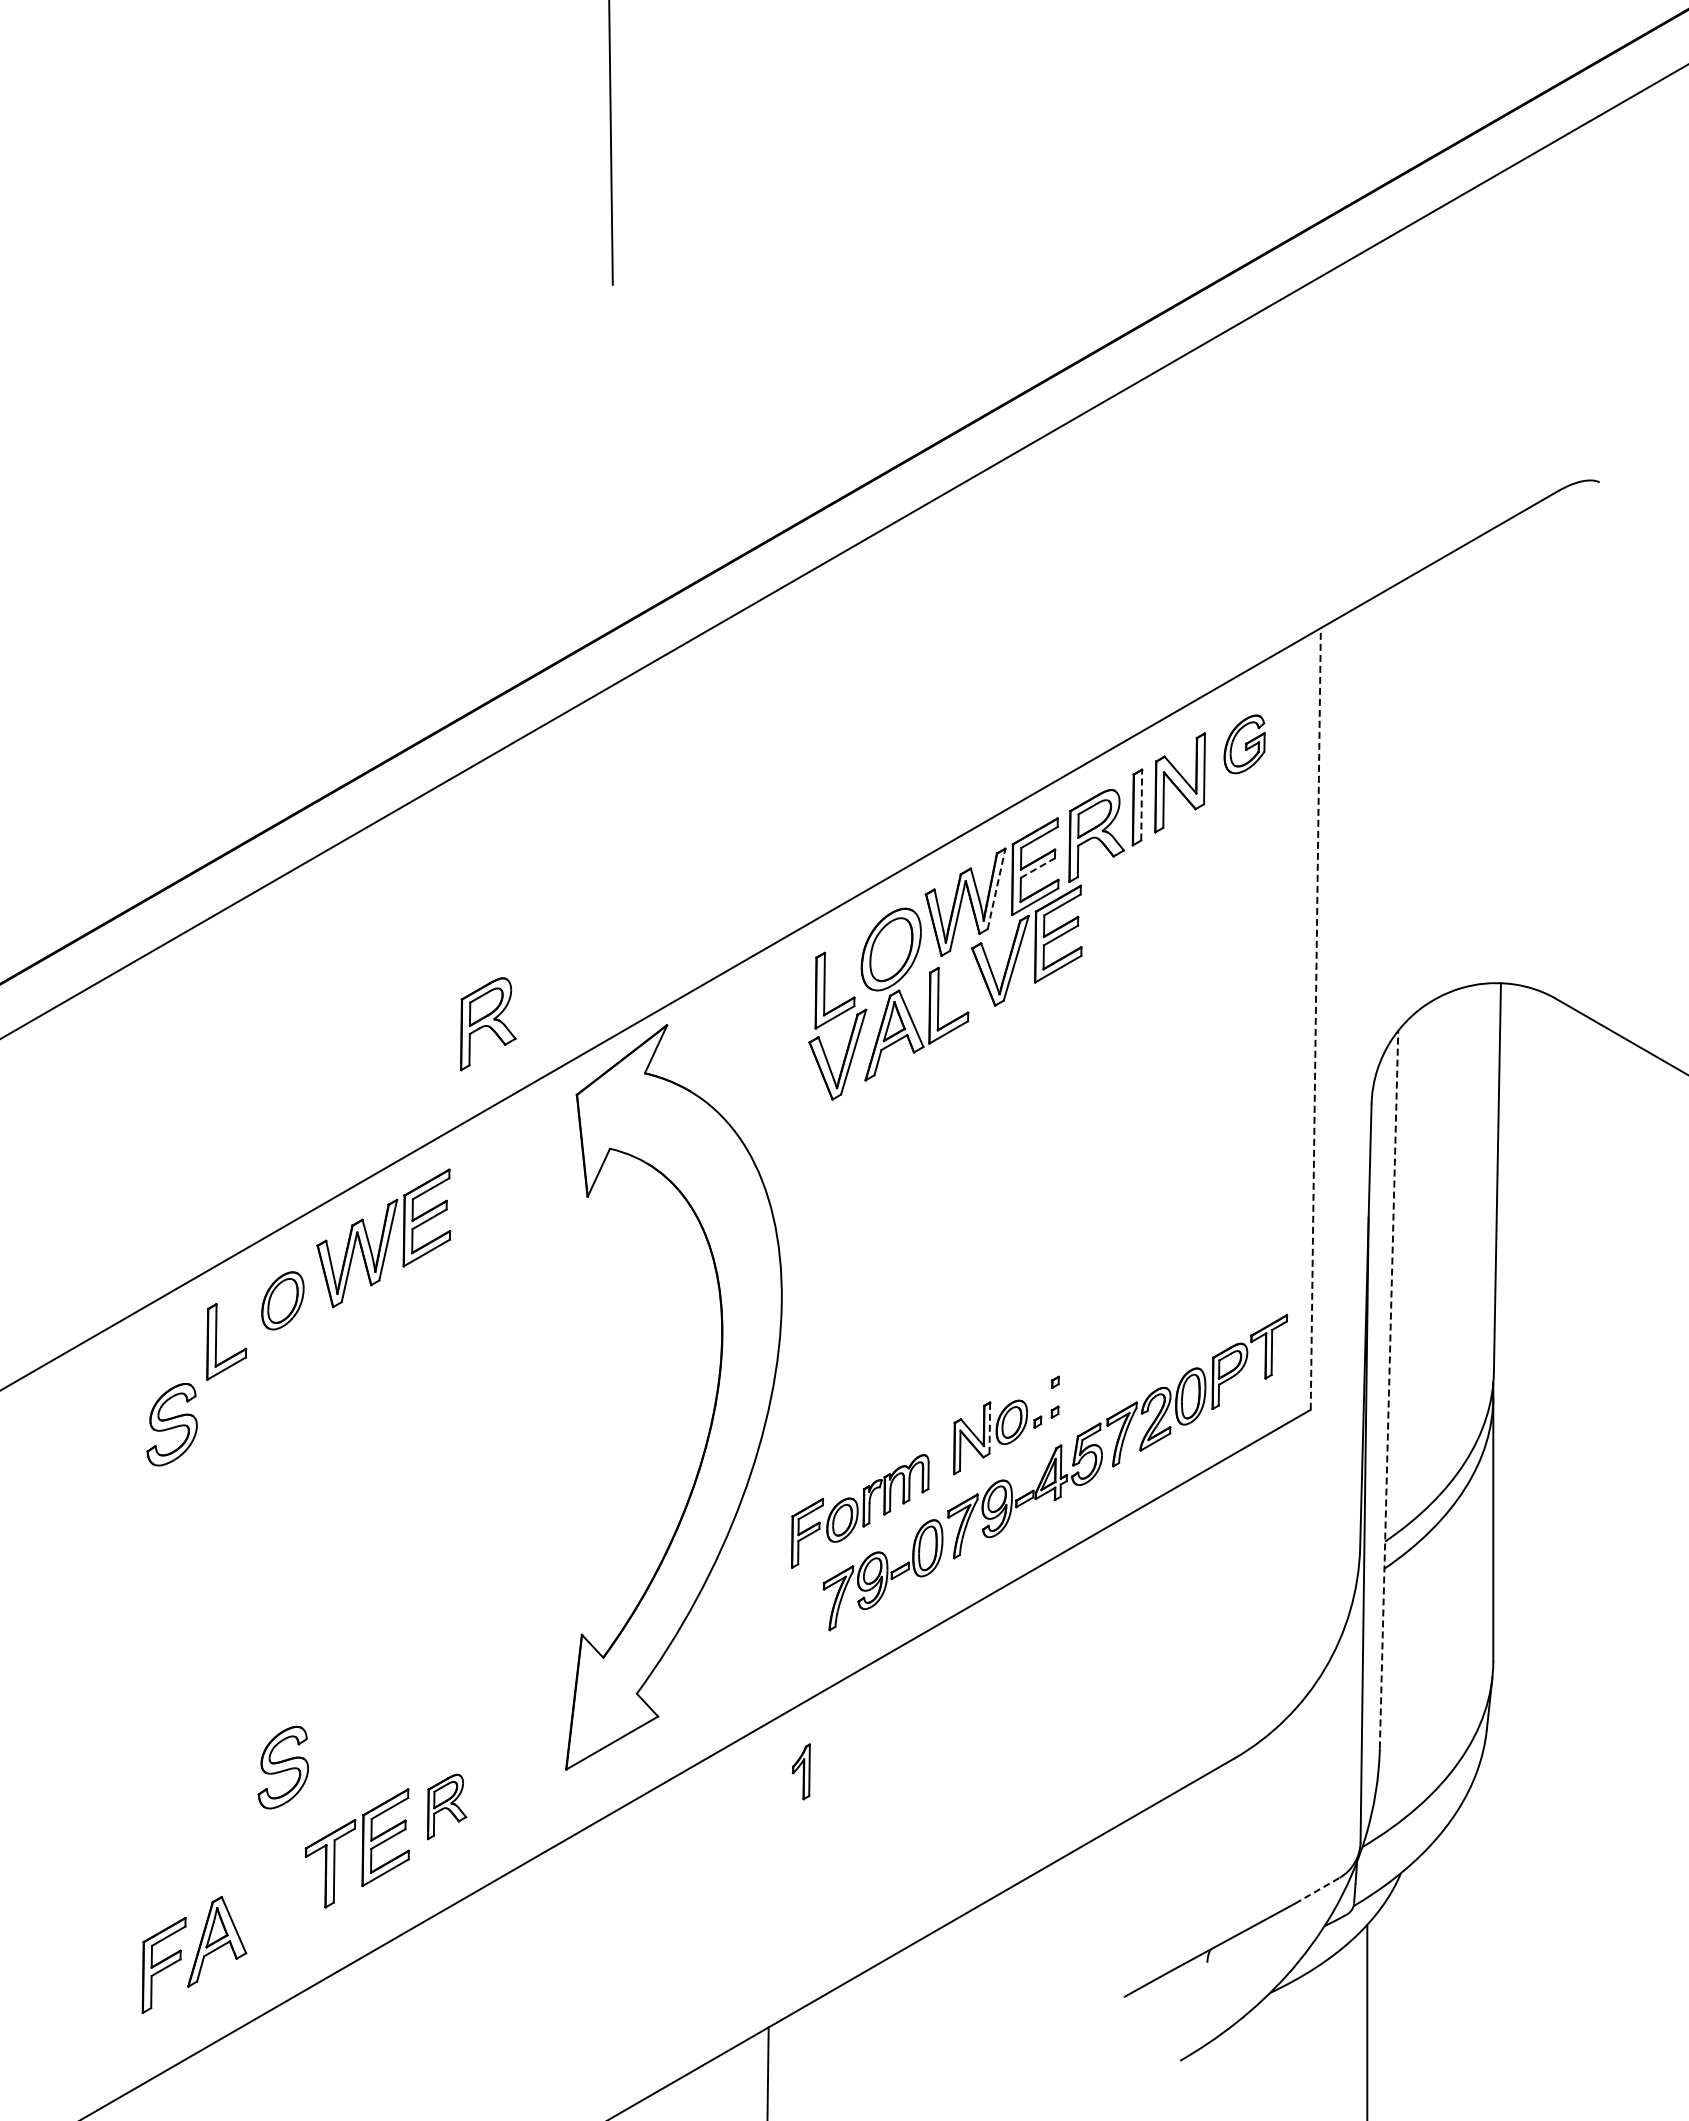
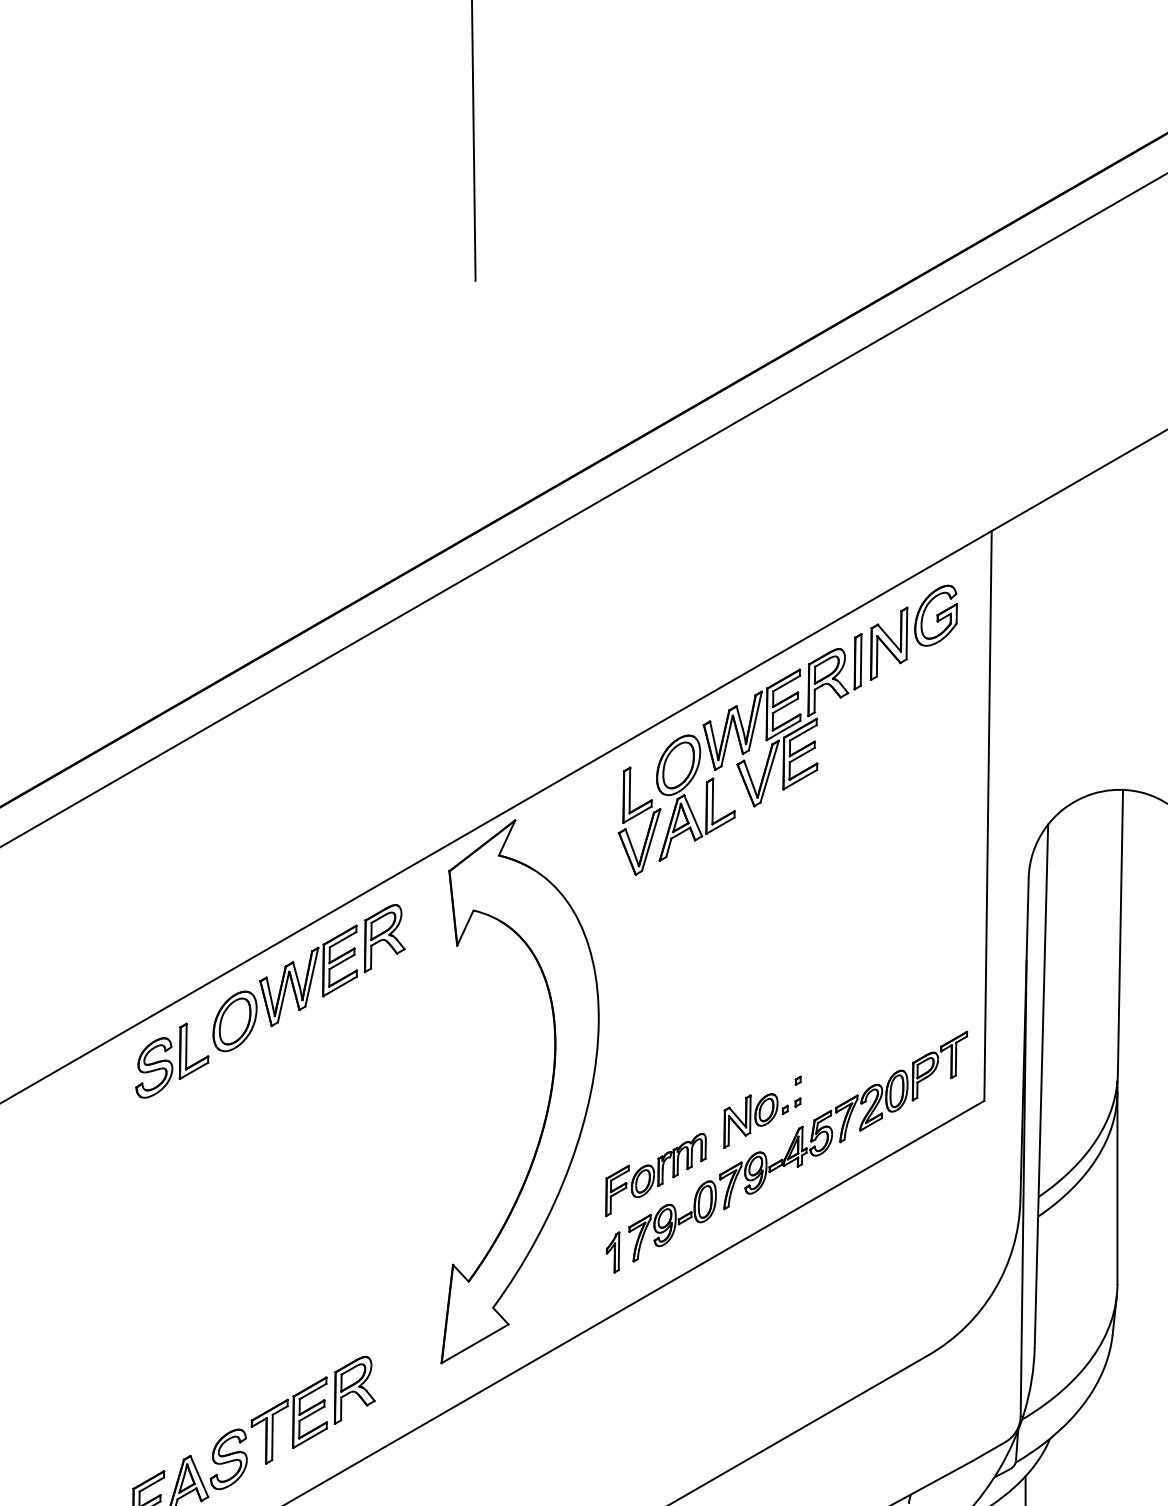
part: (1244, 744) -> (936, 615), size x1.43
line: (1141, 804) -> (860, 659), dashed -> solid
line: (1037, 868) -> (785, 706), dashed -> solid
line: (996, 888) -> (755, 720), dashed -> solid
line: (1315, 1018) -> (987, 815), dashed -> solid
part: (488, 1024) -> (384, 938), moved
part: (282, 1300) -> (234, 1021), size x1.43
line: (1389, 1389) -> (1041, 1086), dashed -> solid
part: (171, 1424) -> (153, 1067), moved
line: (989, 1428) -> (750, 1114), dashed -> solid
part: (282, 1767) -> (228, 1459), moved
part: (800, 1771) -> (612, 1252), moved
part: (446, 1806) -> (354, 1390), size x1.43
line: (1317, 1890) -> (989, 1451), dashed -> solid

